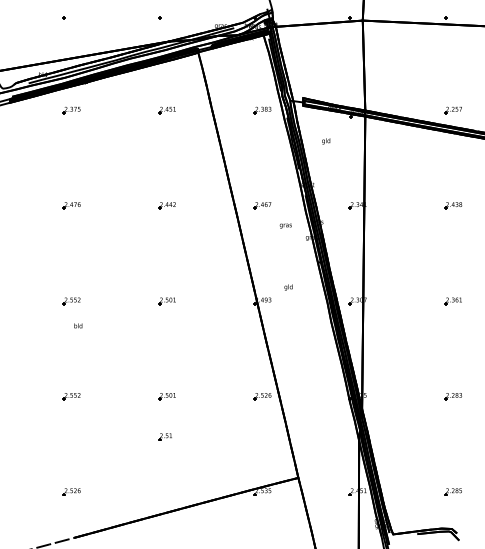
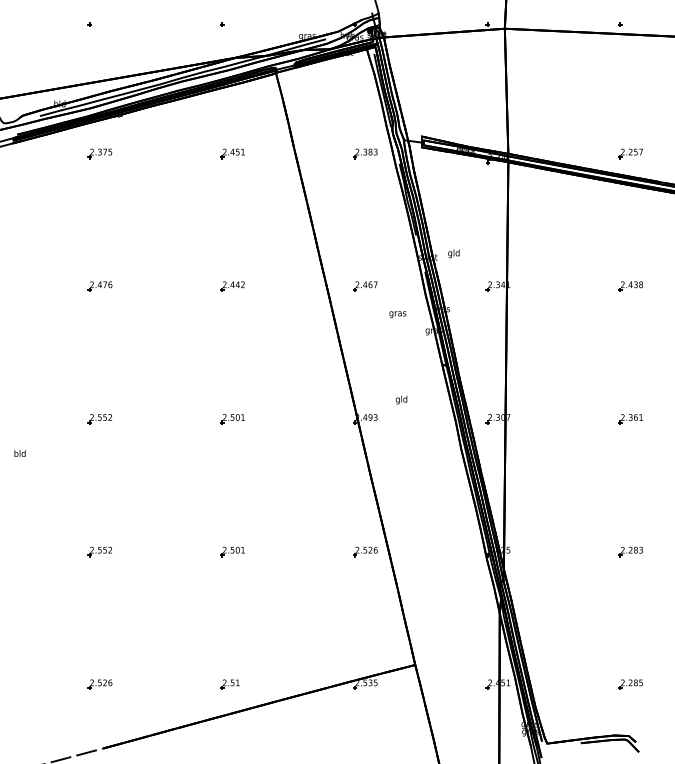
text: (326, 141) -> (454, 254), moved
text: (78, 325) -> (20, 452), moved
part: (164, 436) -> (228, 683), moved

